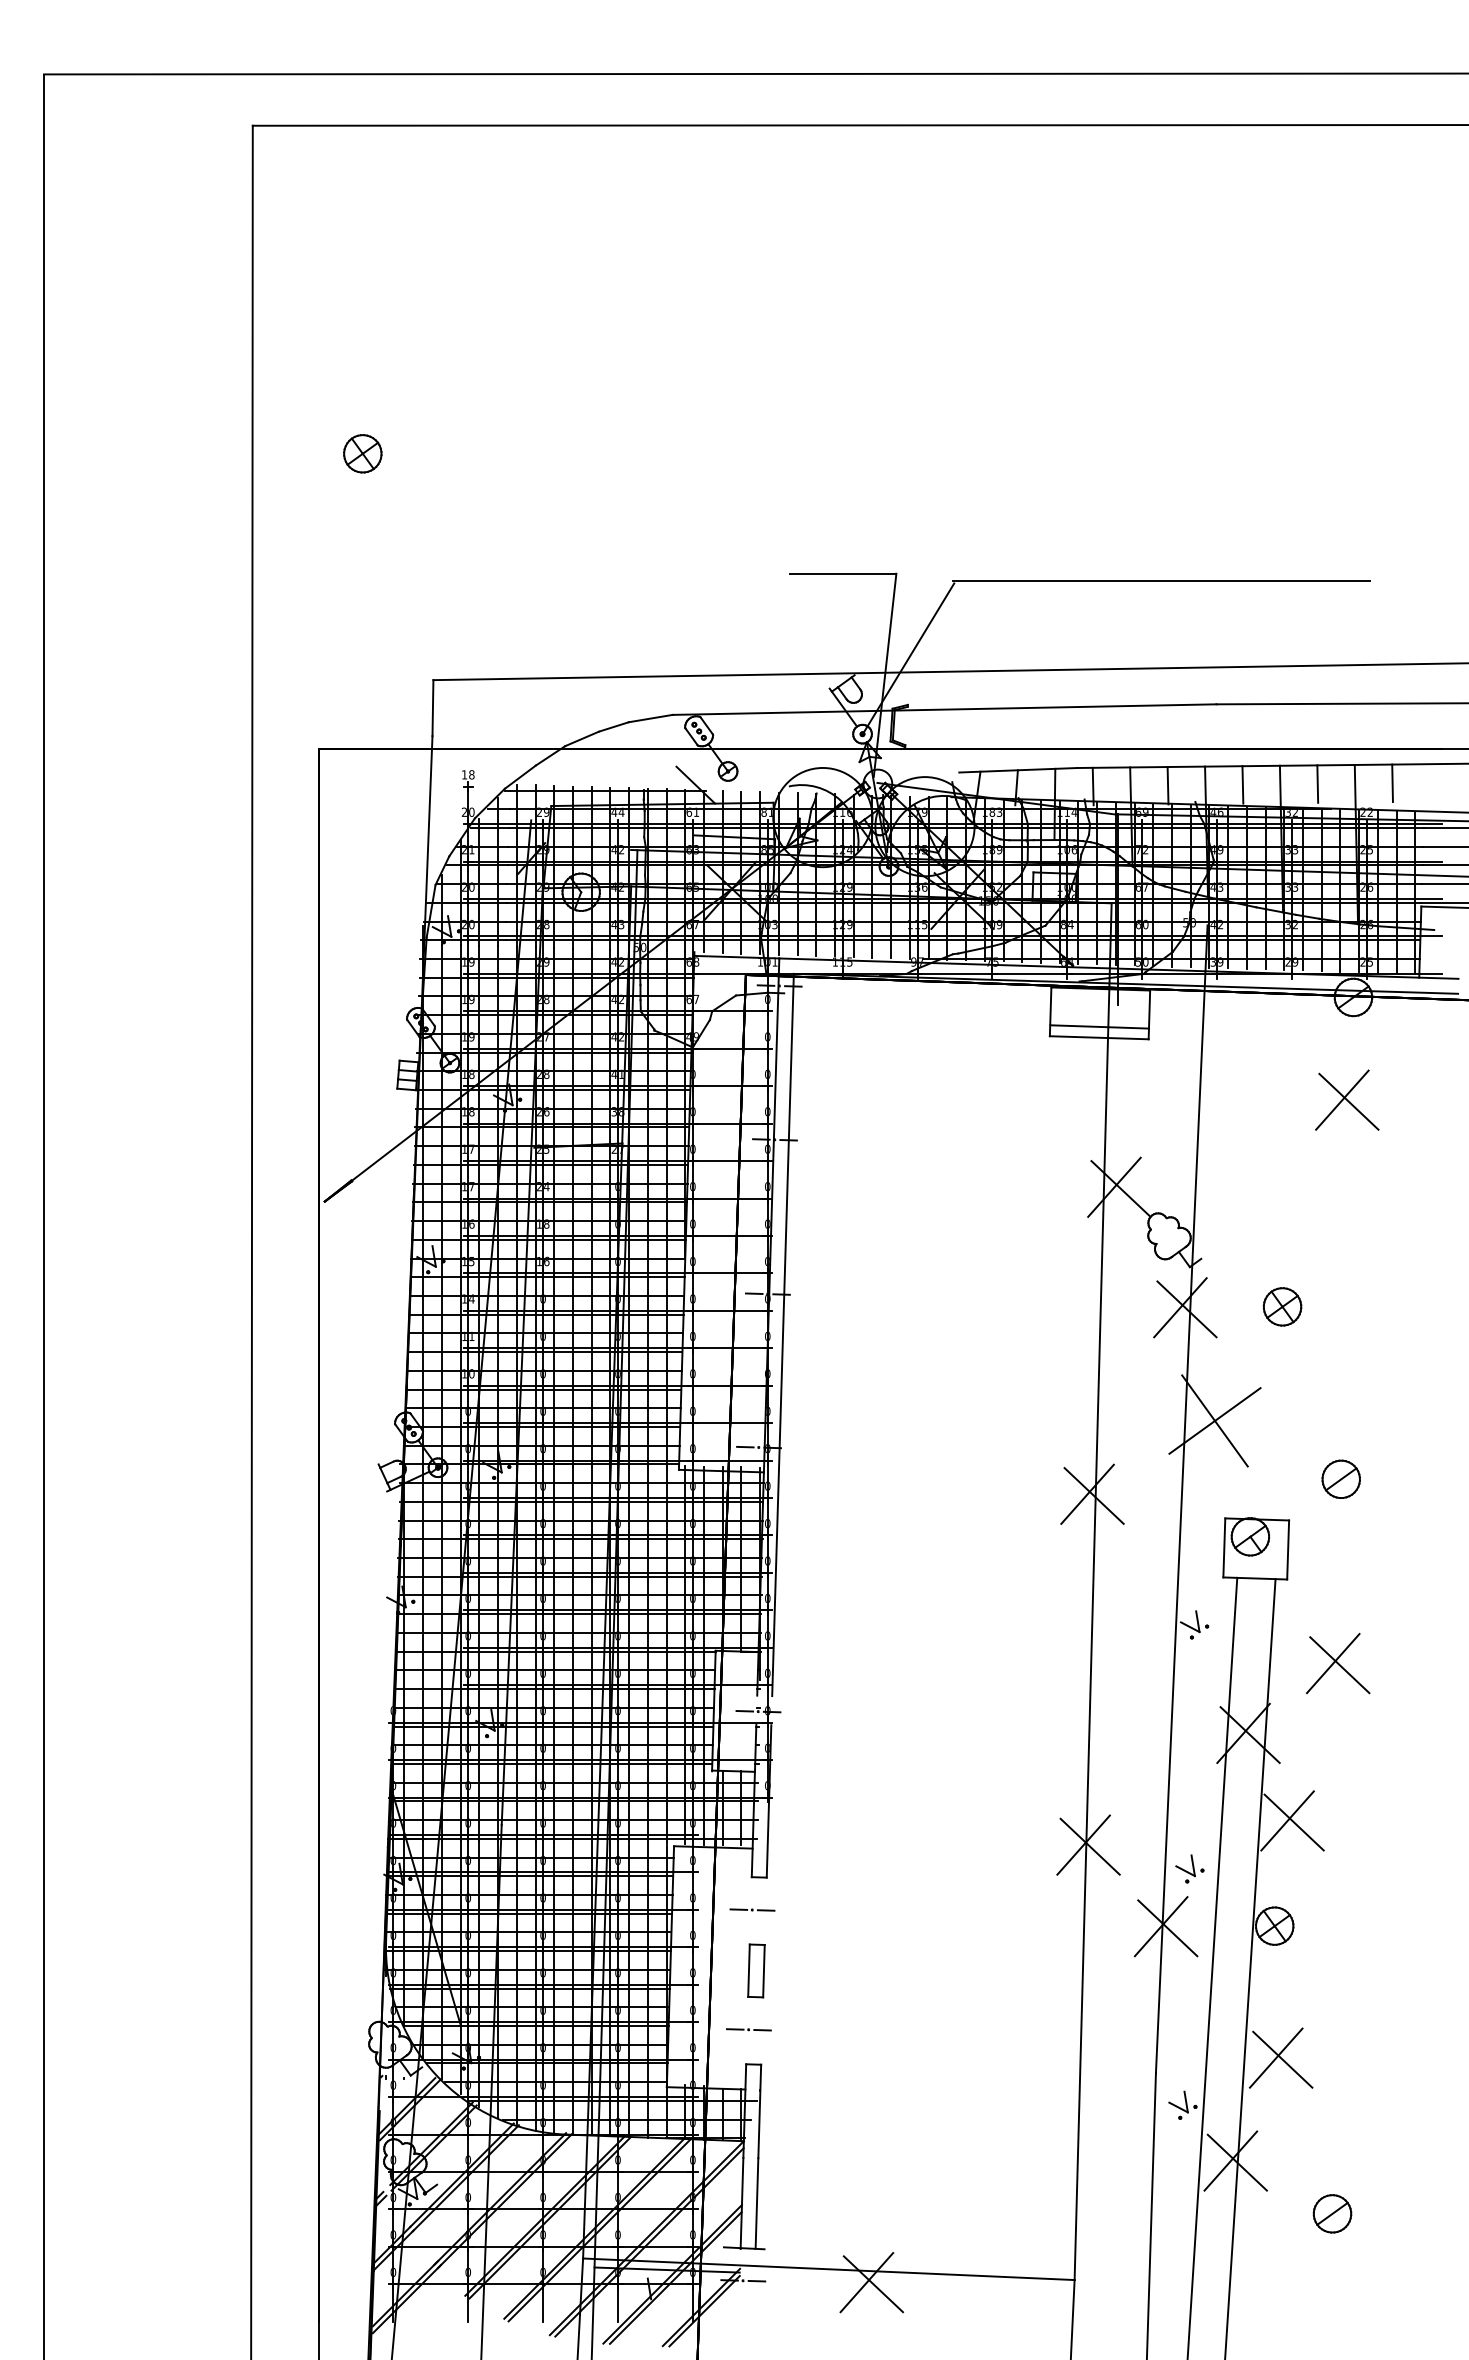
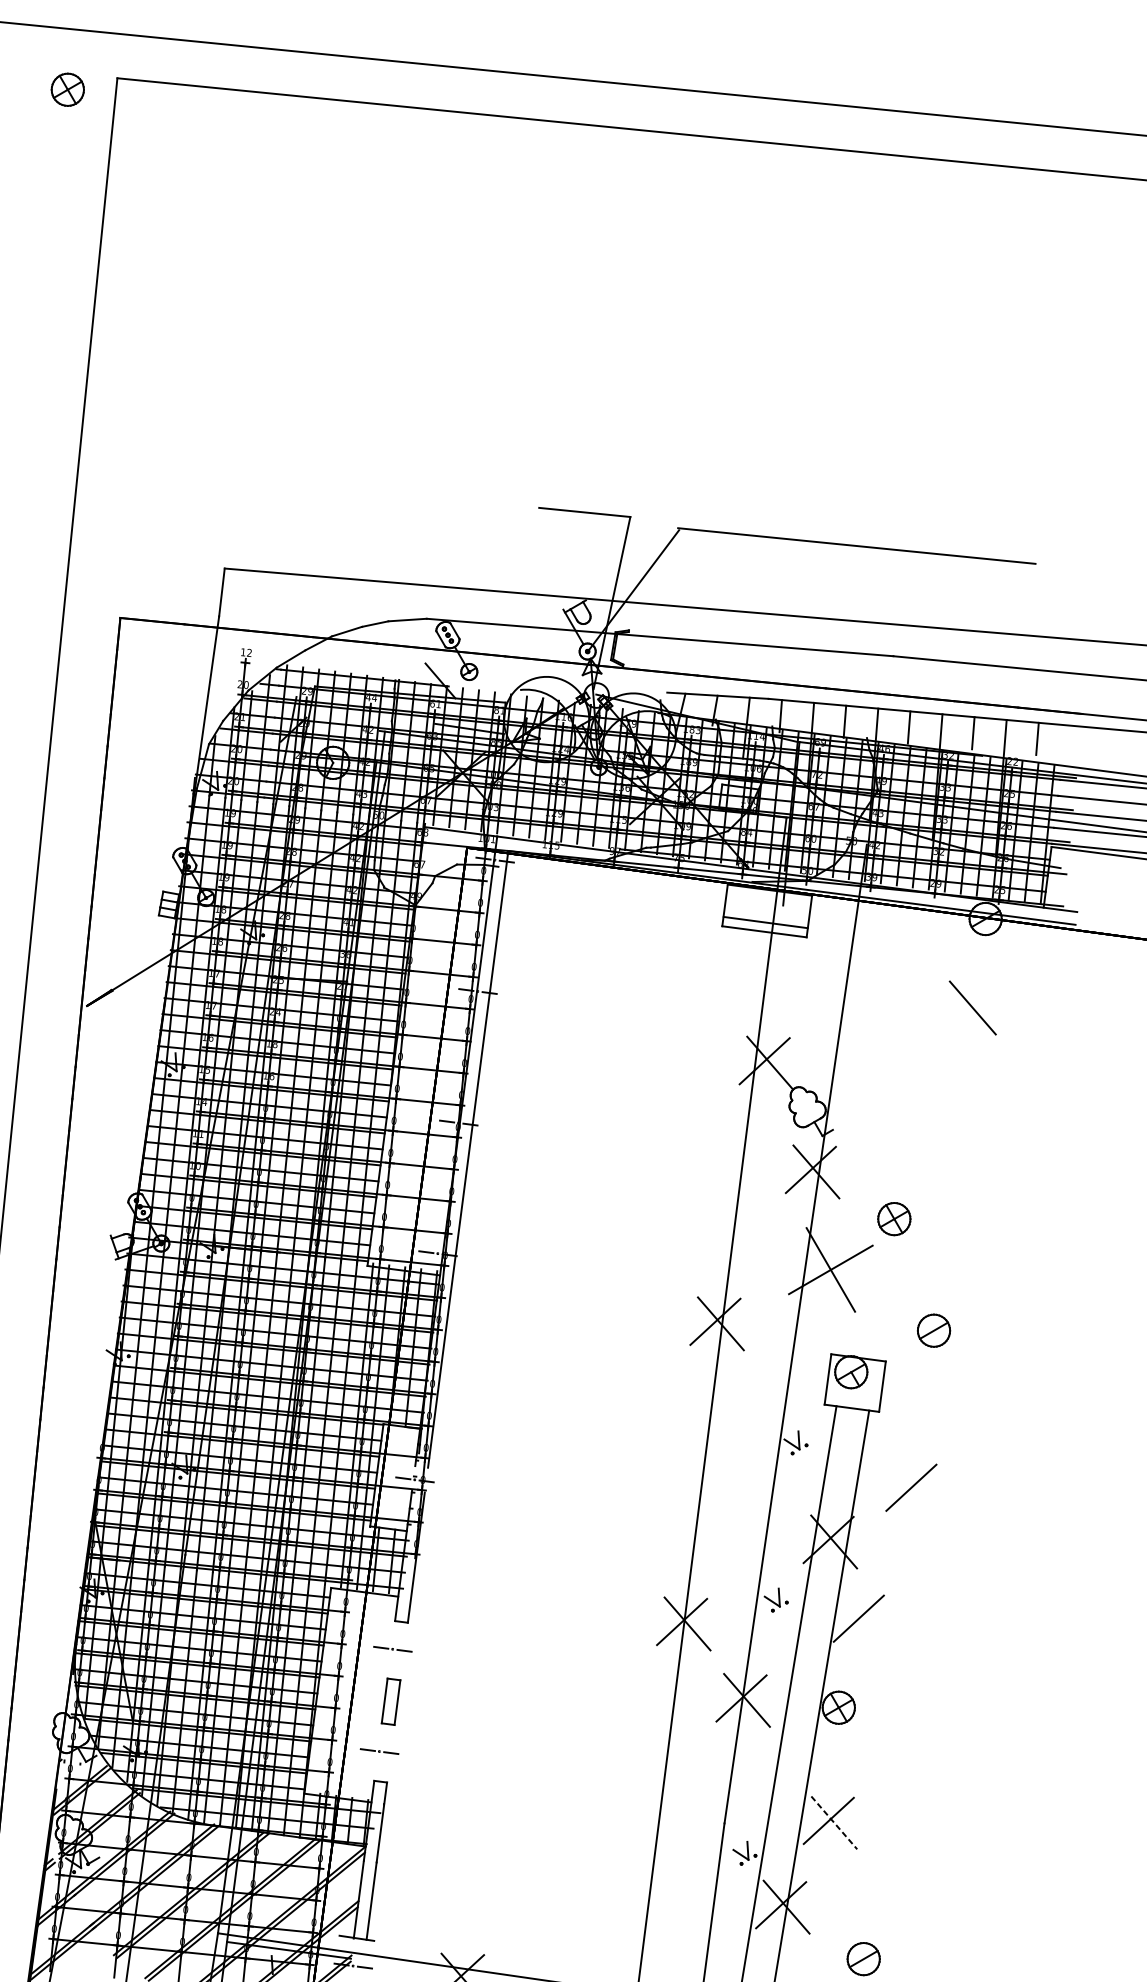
part: (362, 453) -> (67, 89), moved
text: (471, 774) -> (249, 652), 18 -> 12
line: (1342, 1099) -> (967, 1005), removed
part: (1282, 1306) -> (894, 1218), moved
line: (1339, 1665) -> (916, 1490), removed
line: (1293, 1822) -> (863, 1620), removed
part: (1189, 1868) -> (775, 1599), moved
line: (1282, 2059) -> (834, 1822), solid -> dashed

